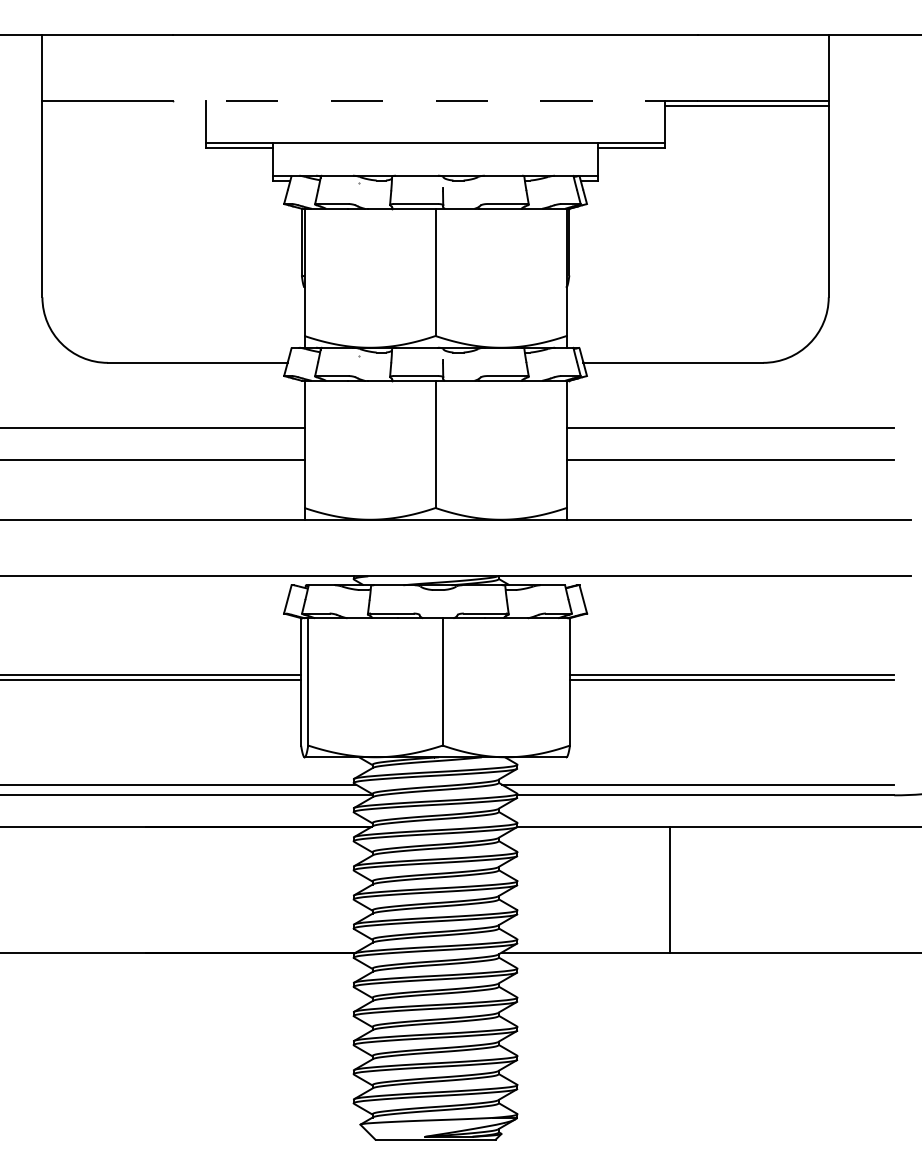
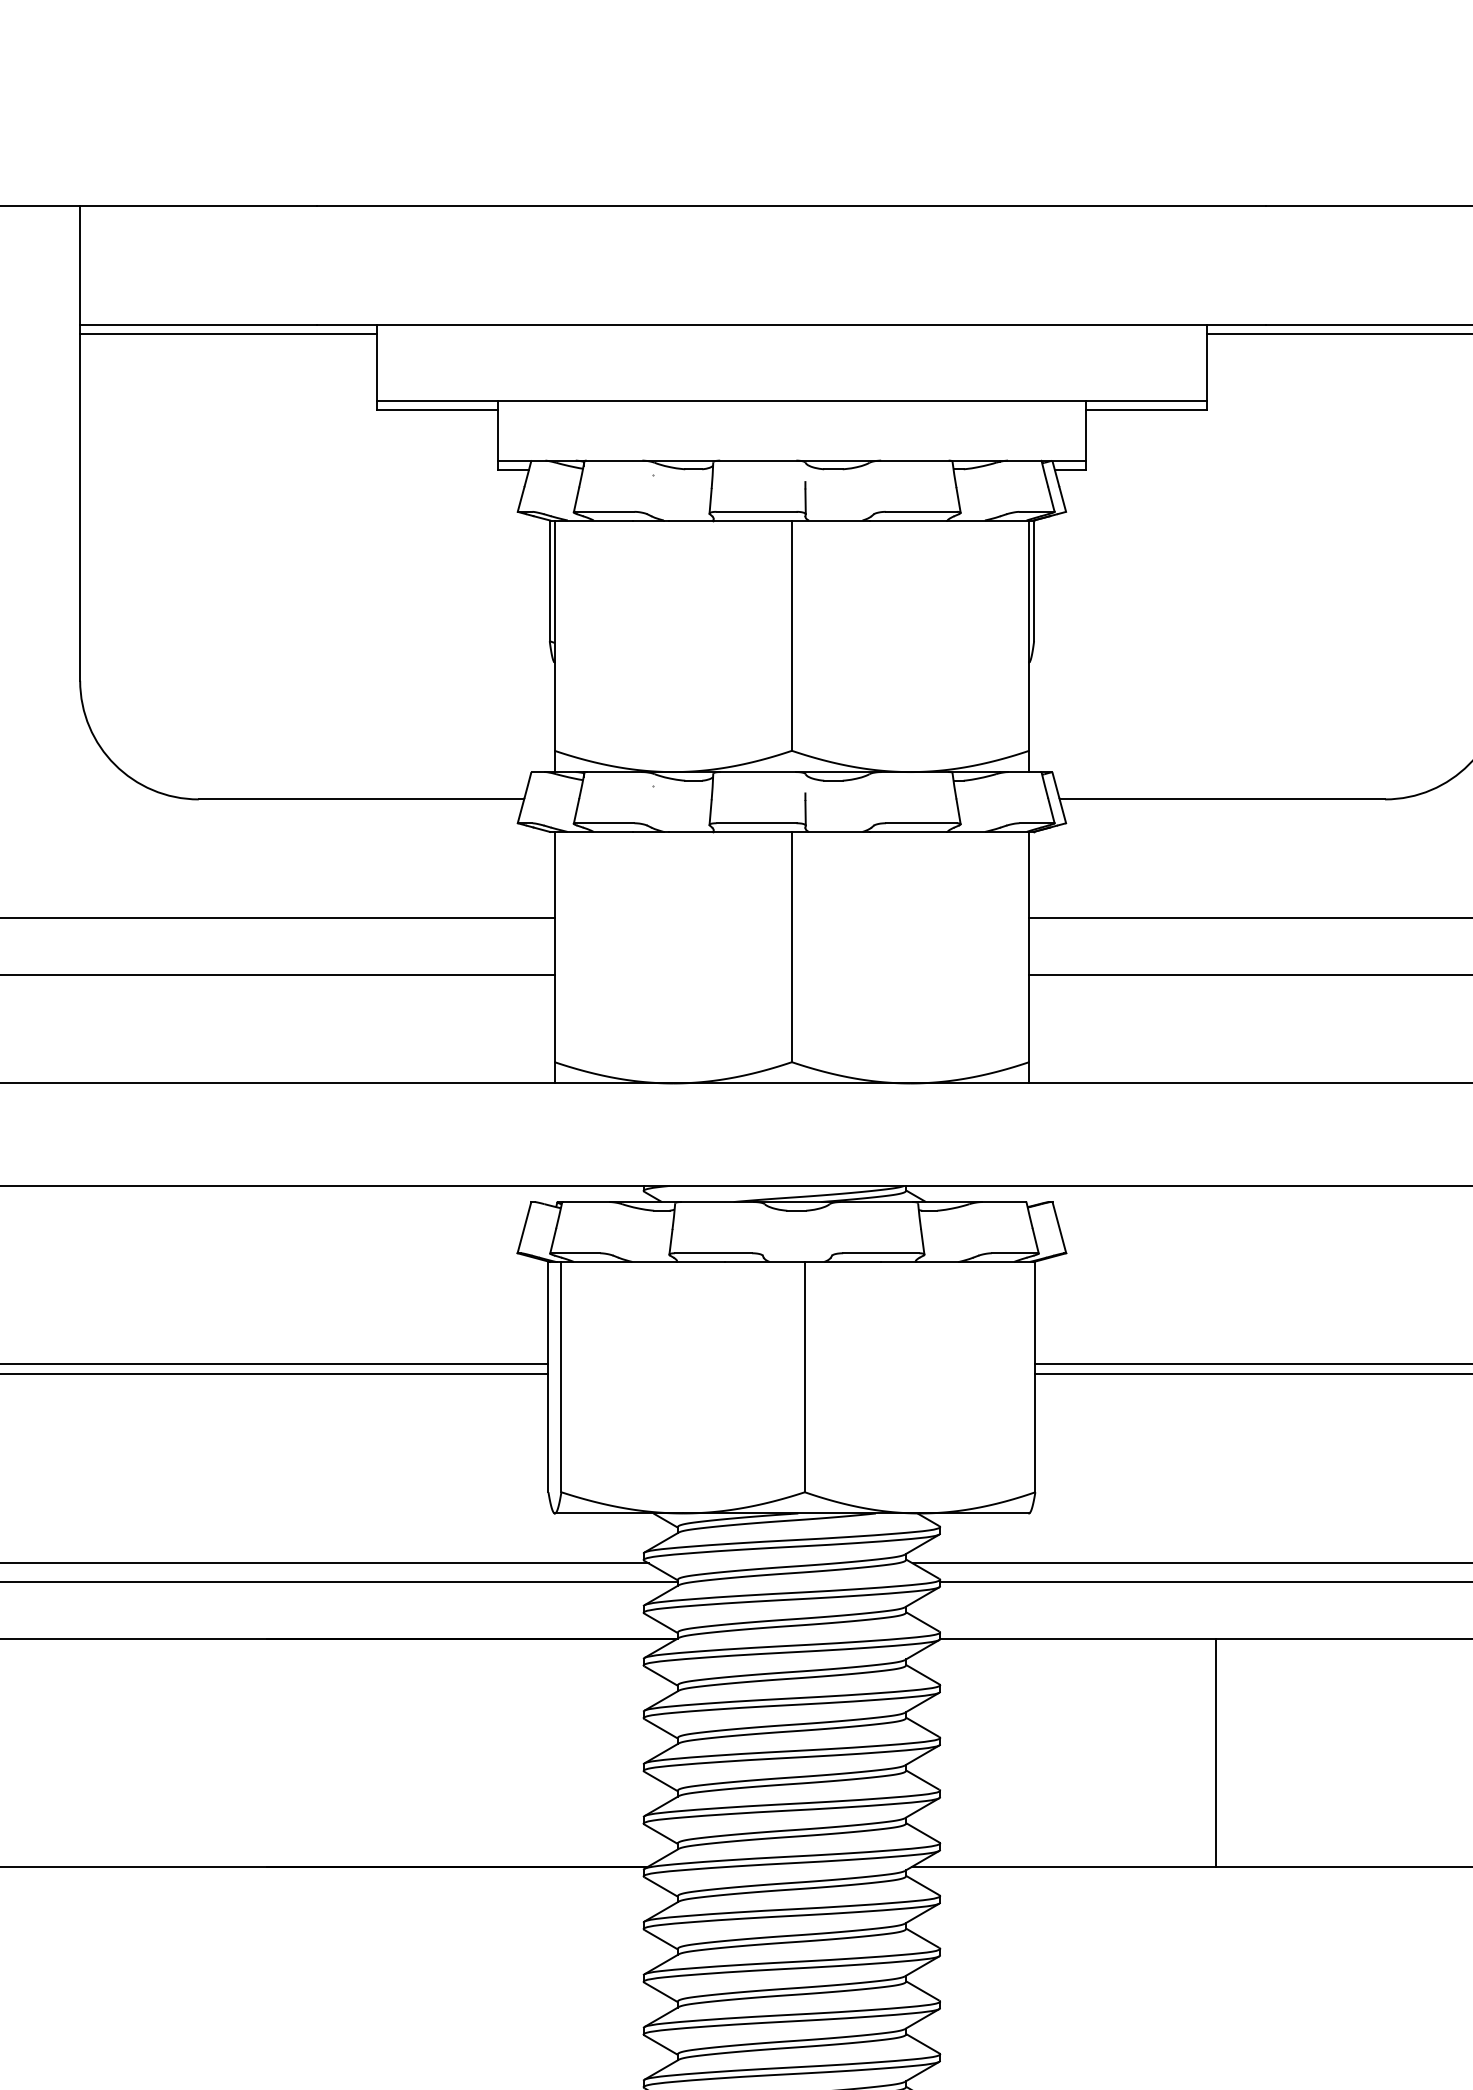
line: (435, 100) -> (791, 324), dashed -> solid
line: (124, 105) -> (228, 333), added

